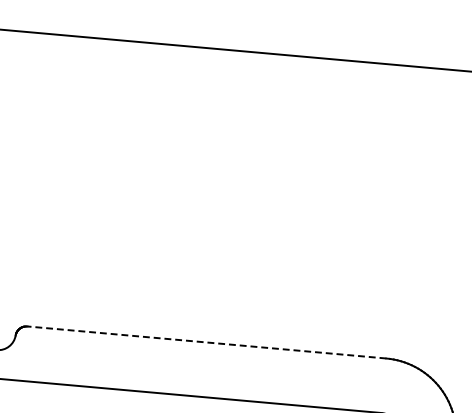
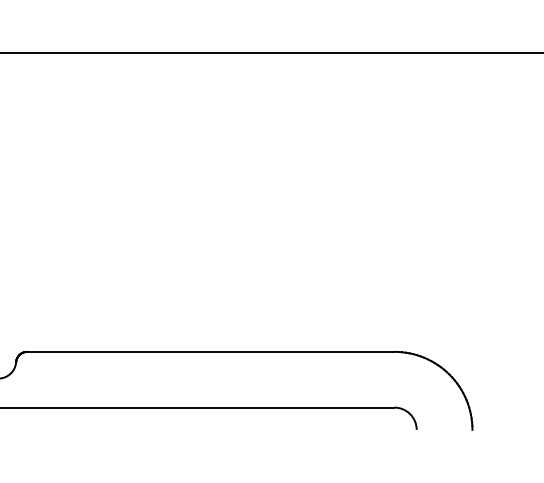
line: (206, 342) -> (210, 351), dashed -> solid

